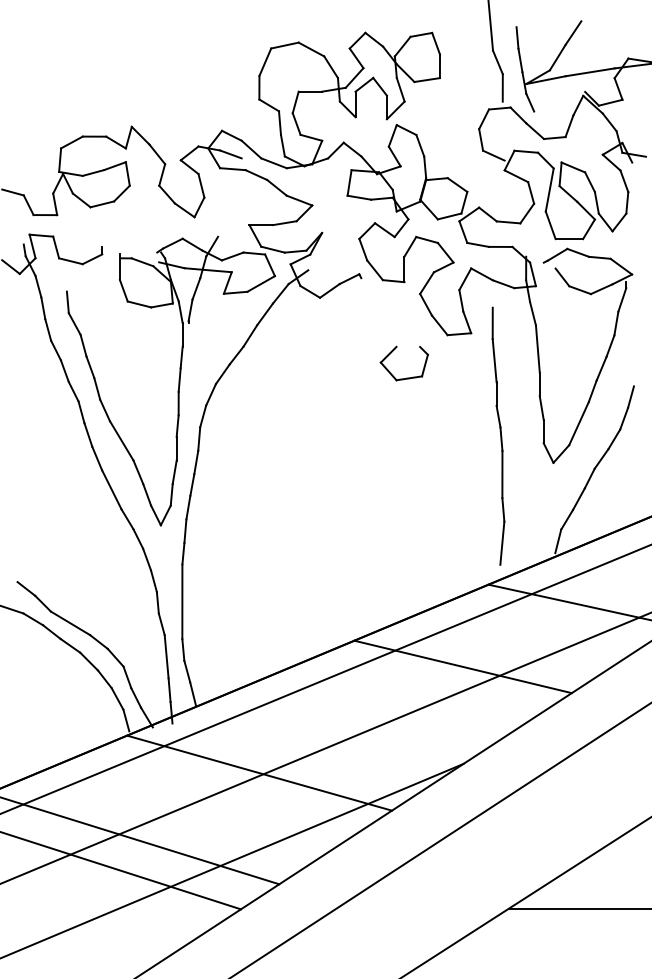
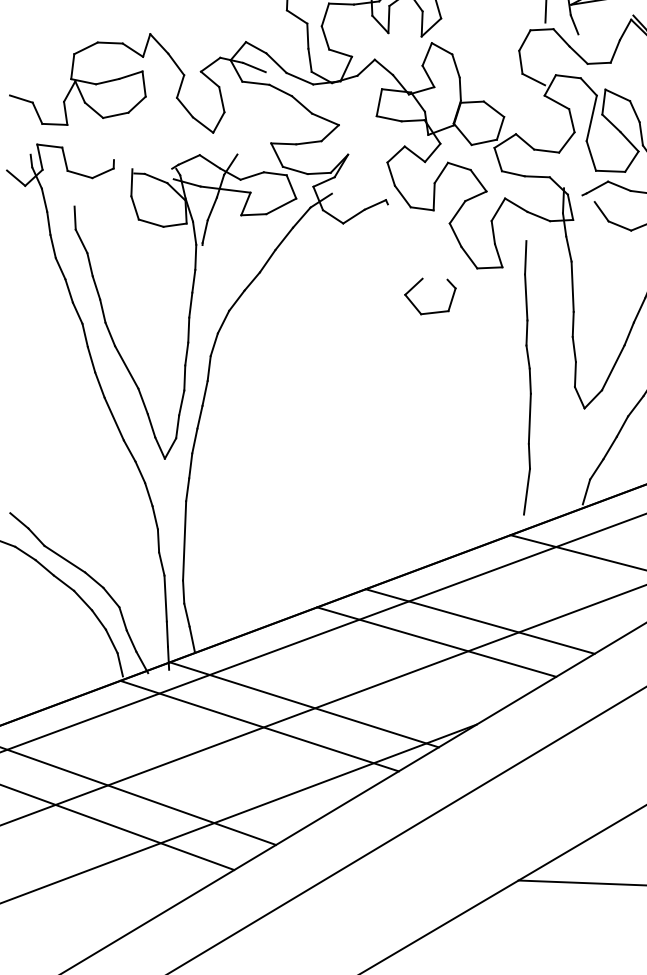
line: (422, 687) -> (436, 641), added
line: (300, 751) -> (304, 704), added

